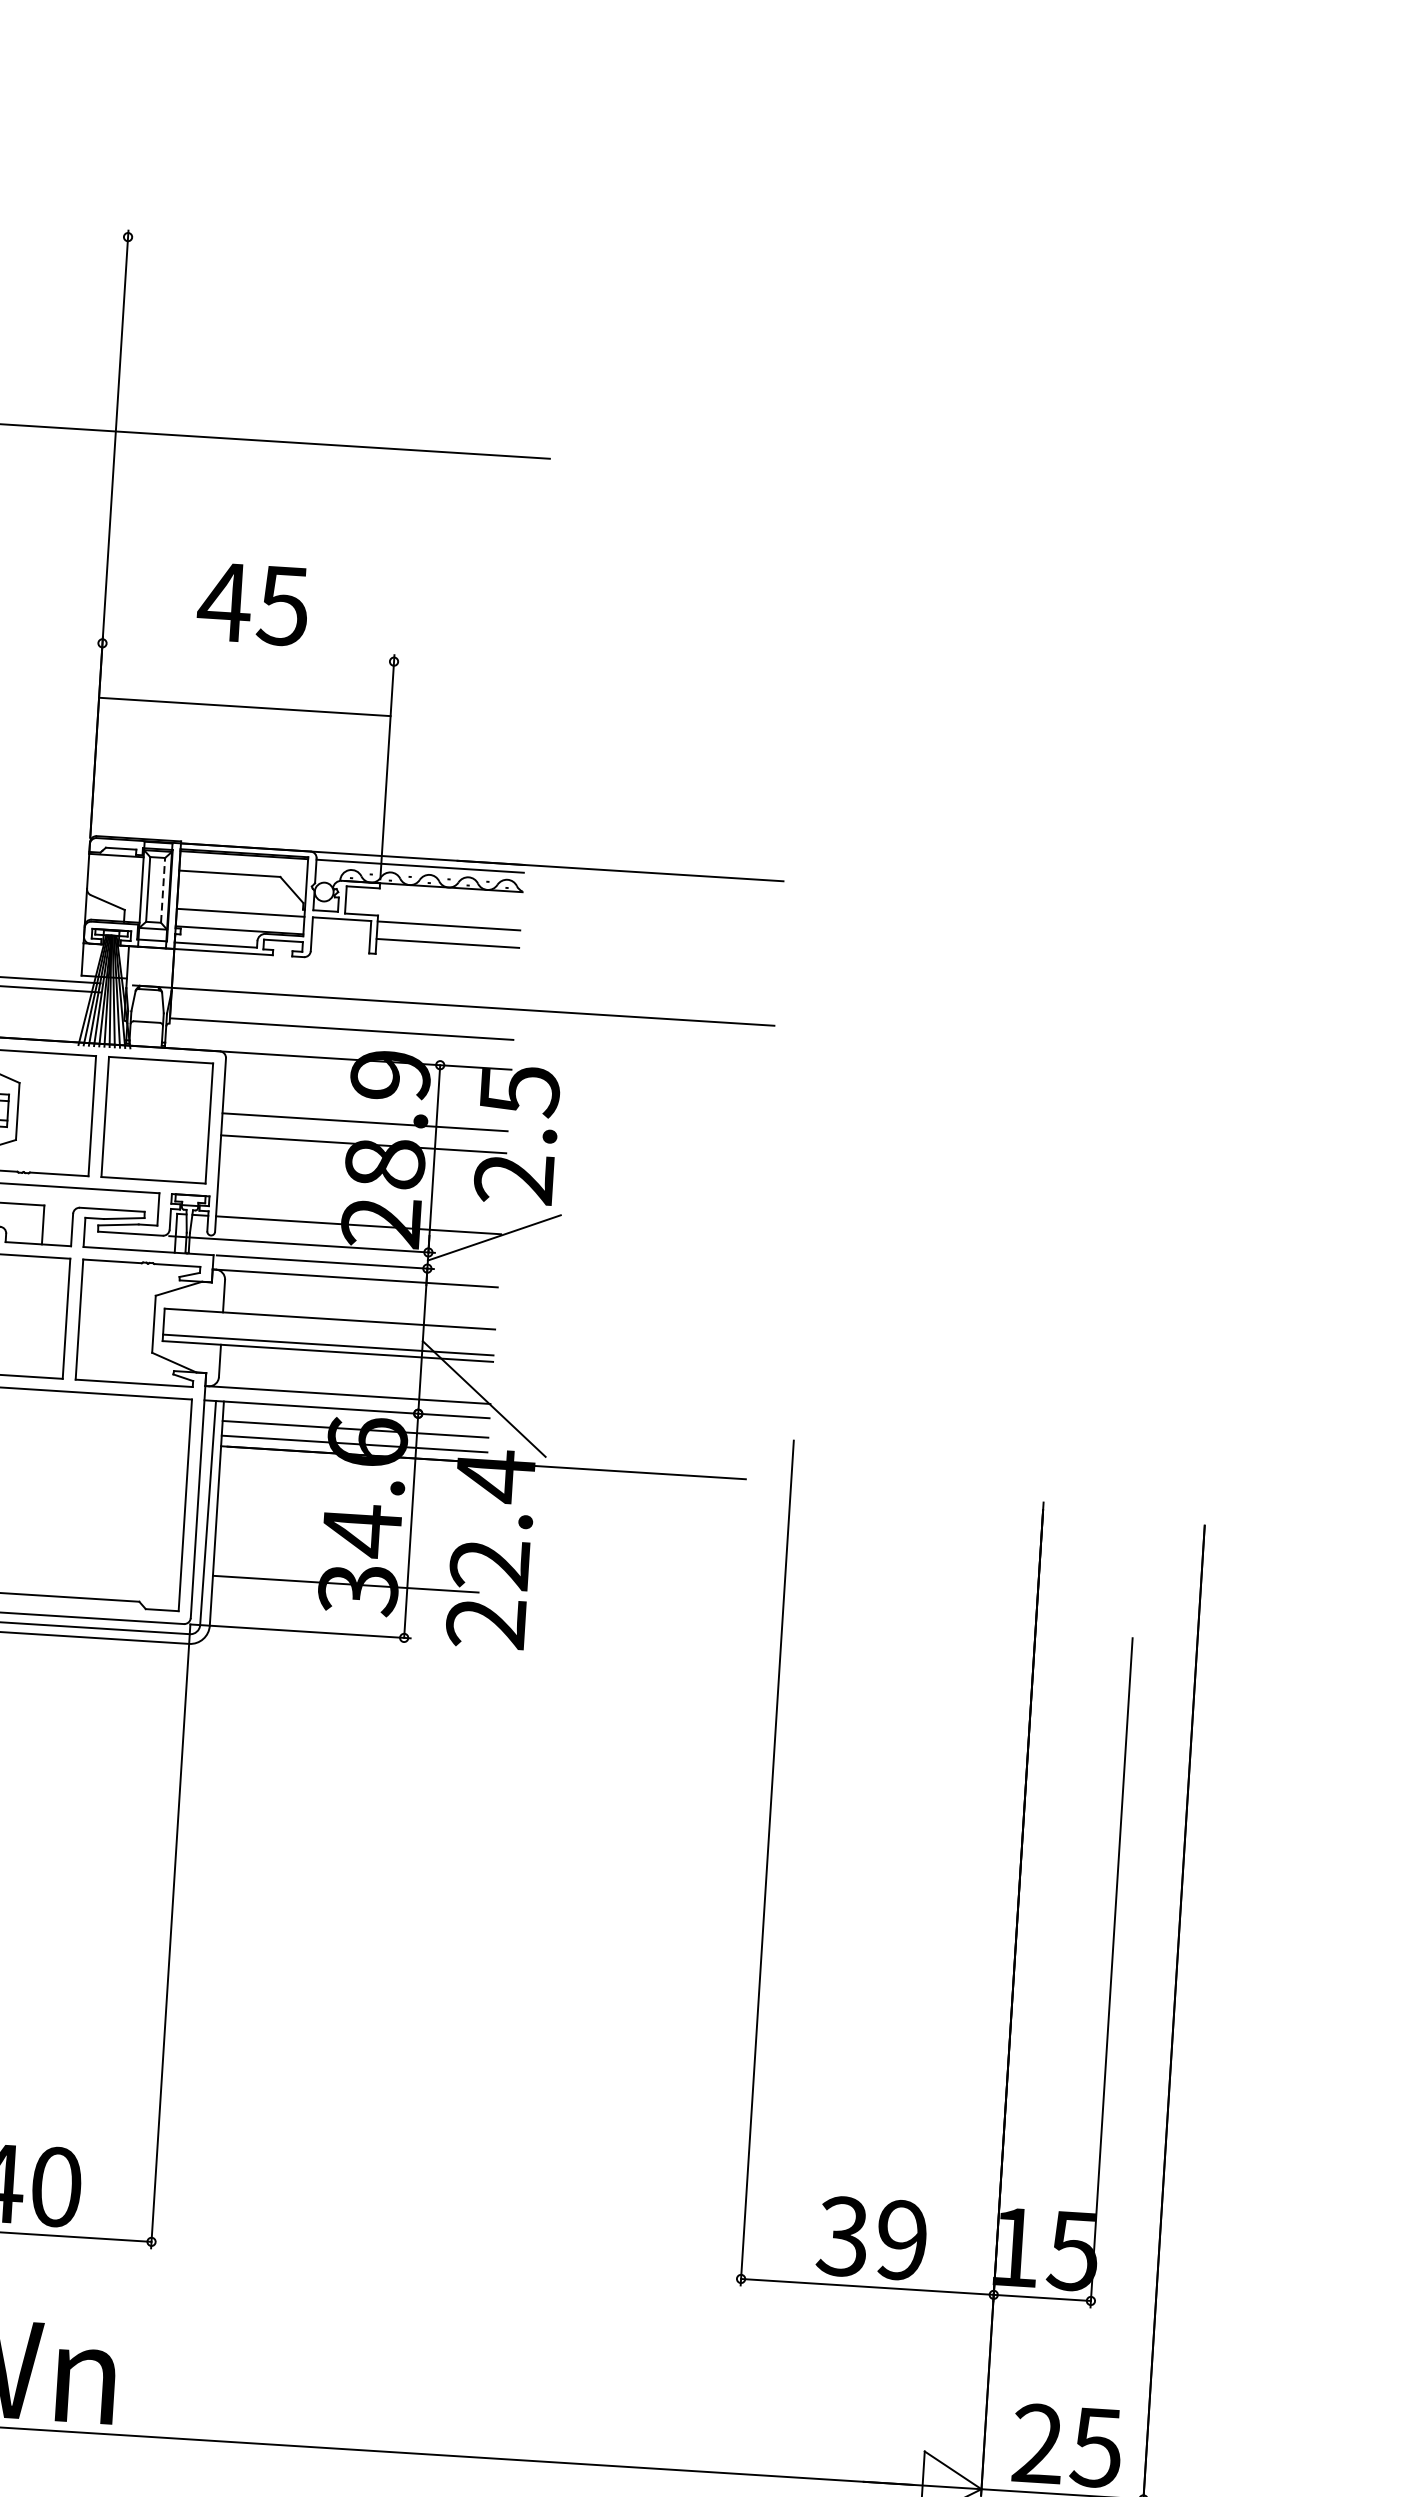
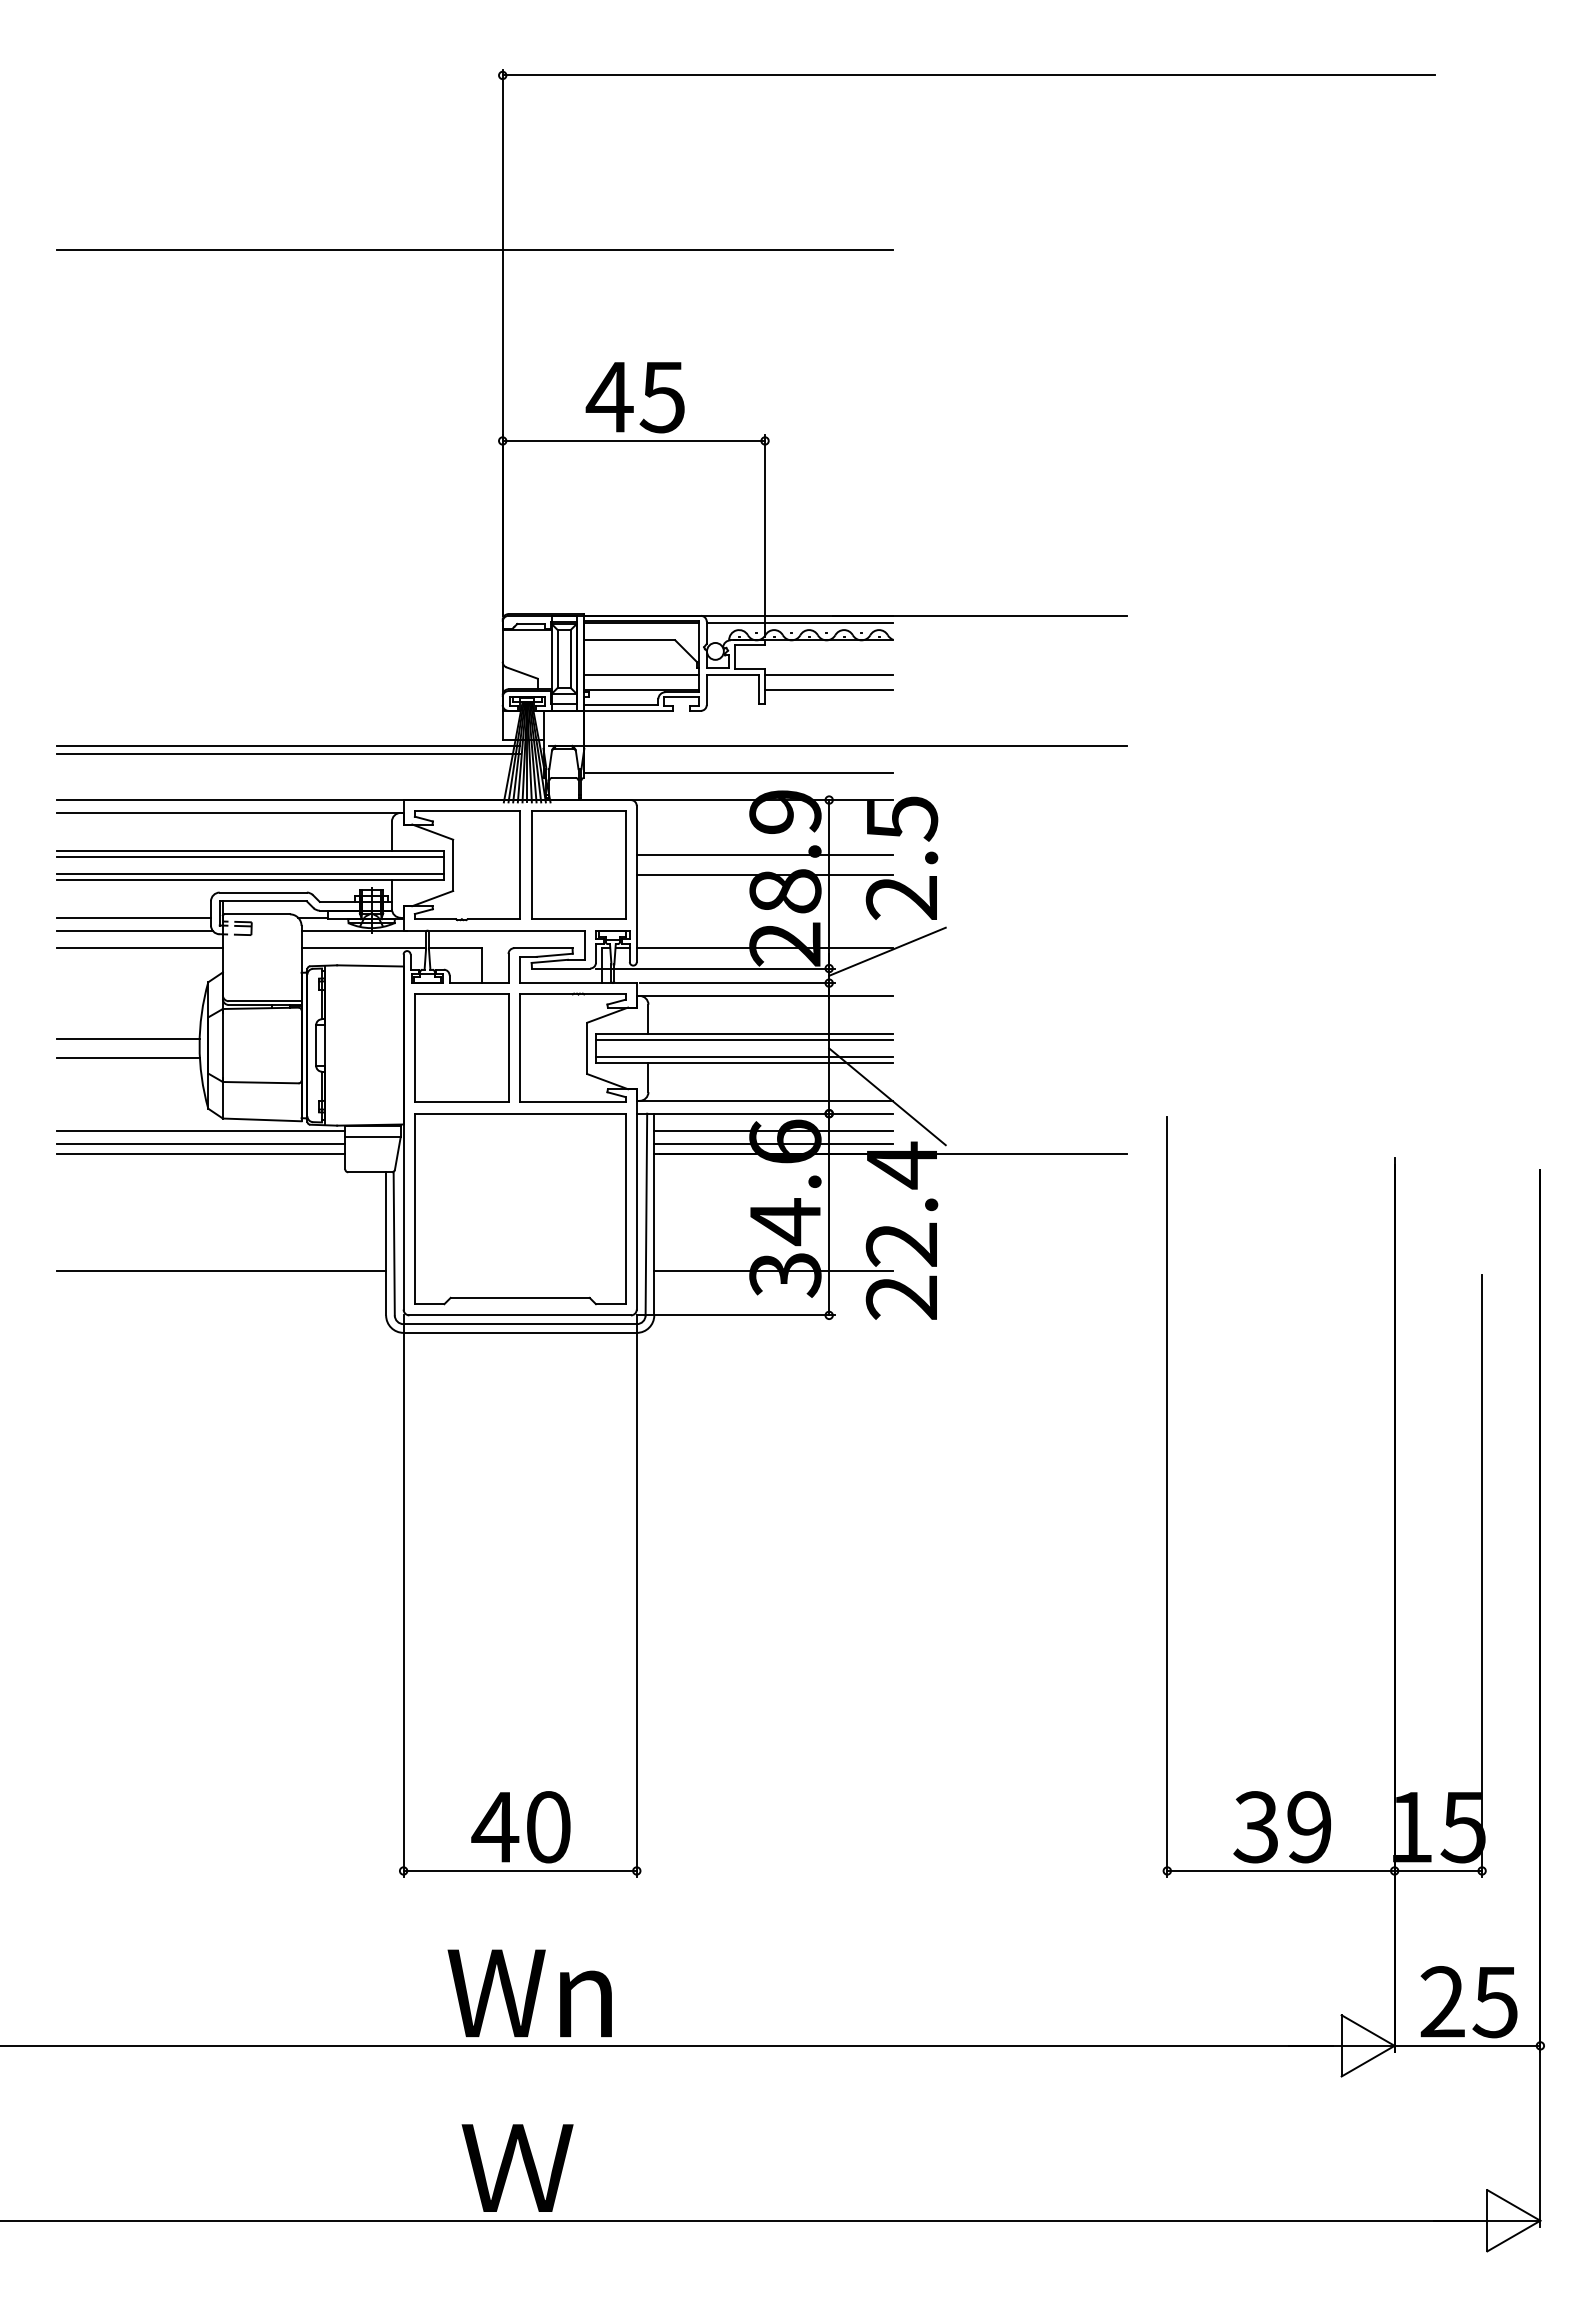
line: (645, 269) -> (968, 75), added
line: (244, 706) -> (633, 440), moved
line: (162, 889) -> (570, 658), dashed -> solid
line: (329, 1325) -> (744, 1039), added

